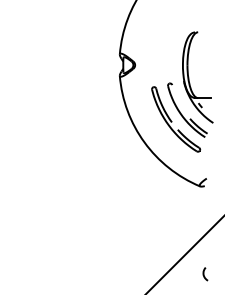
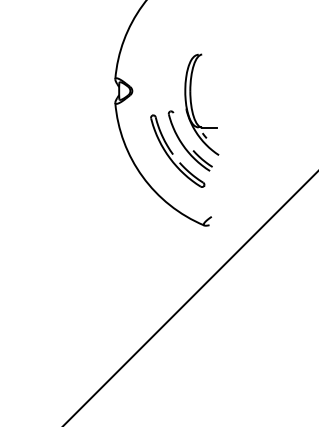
curve: (204, 274) -> (209, 323), removed

